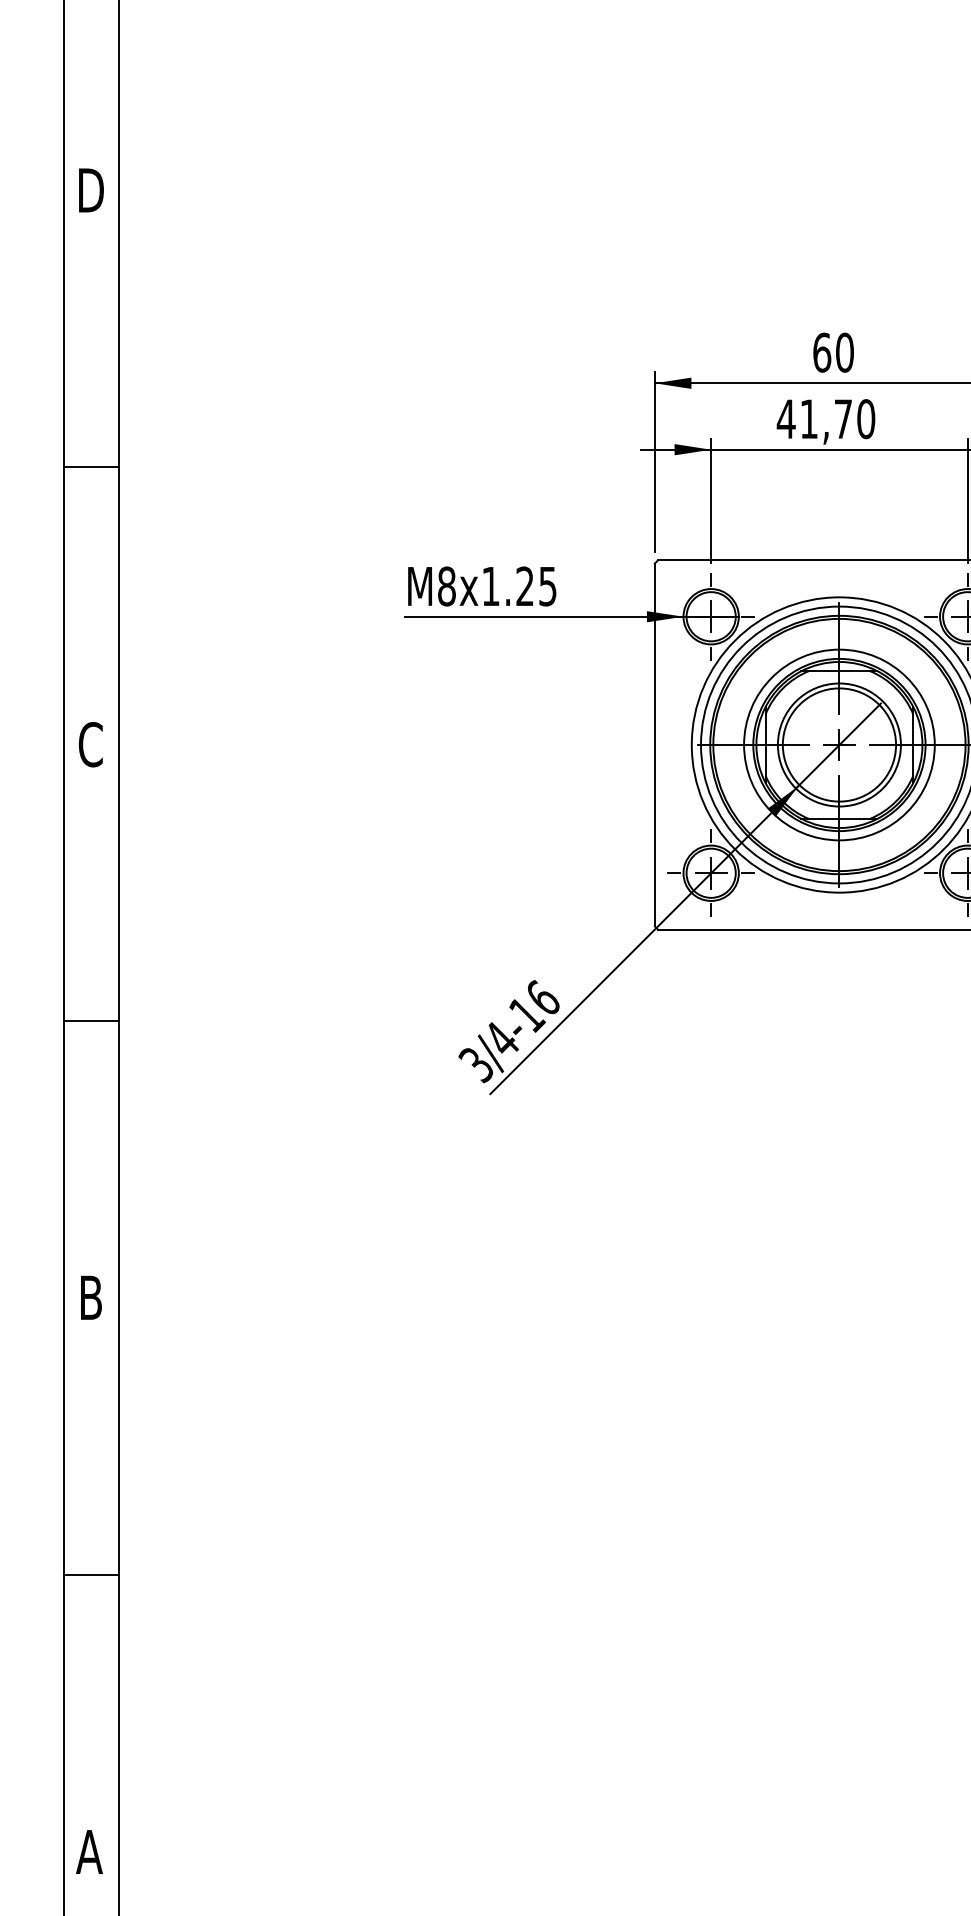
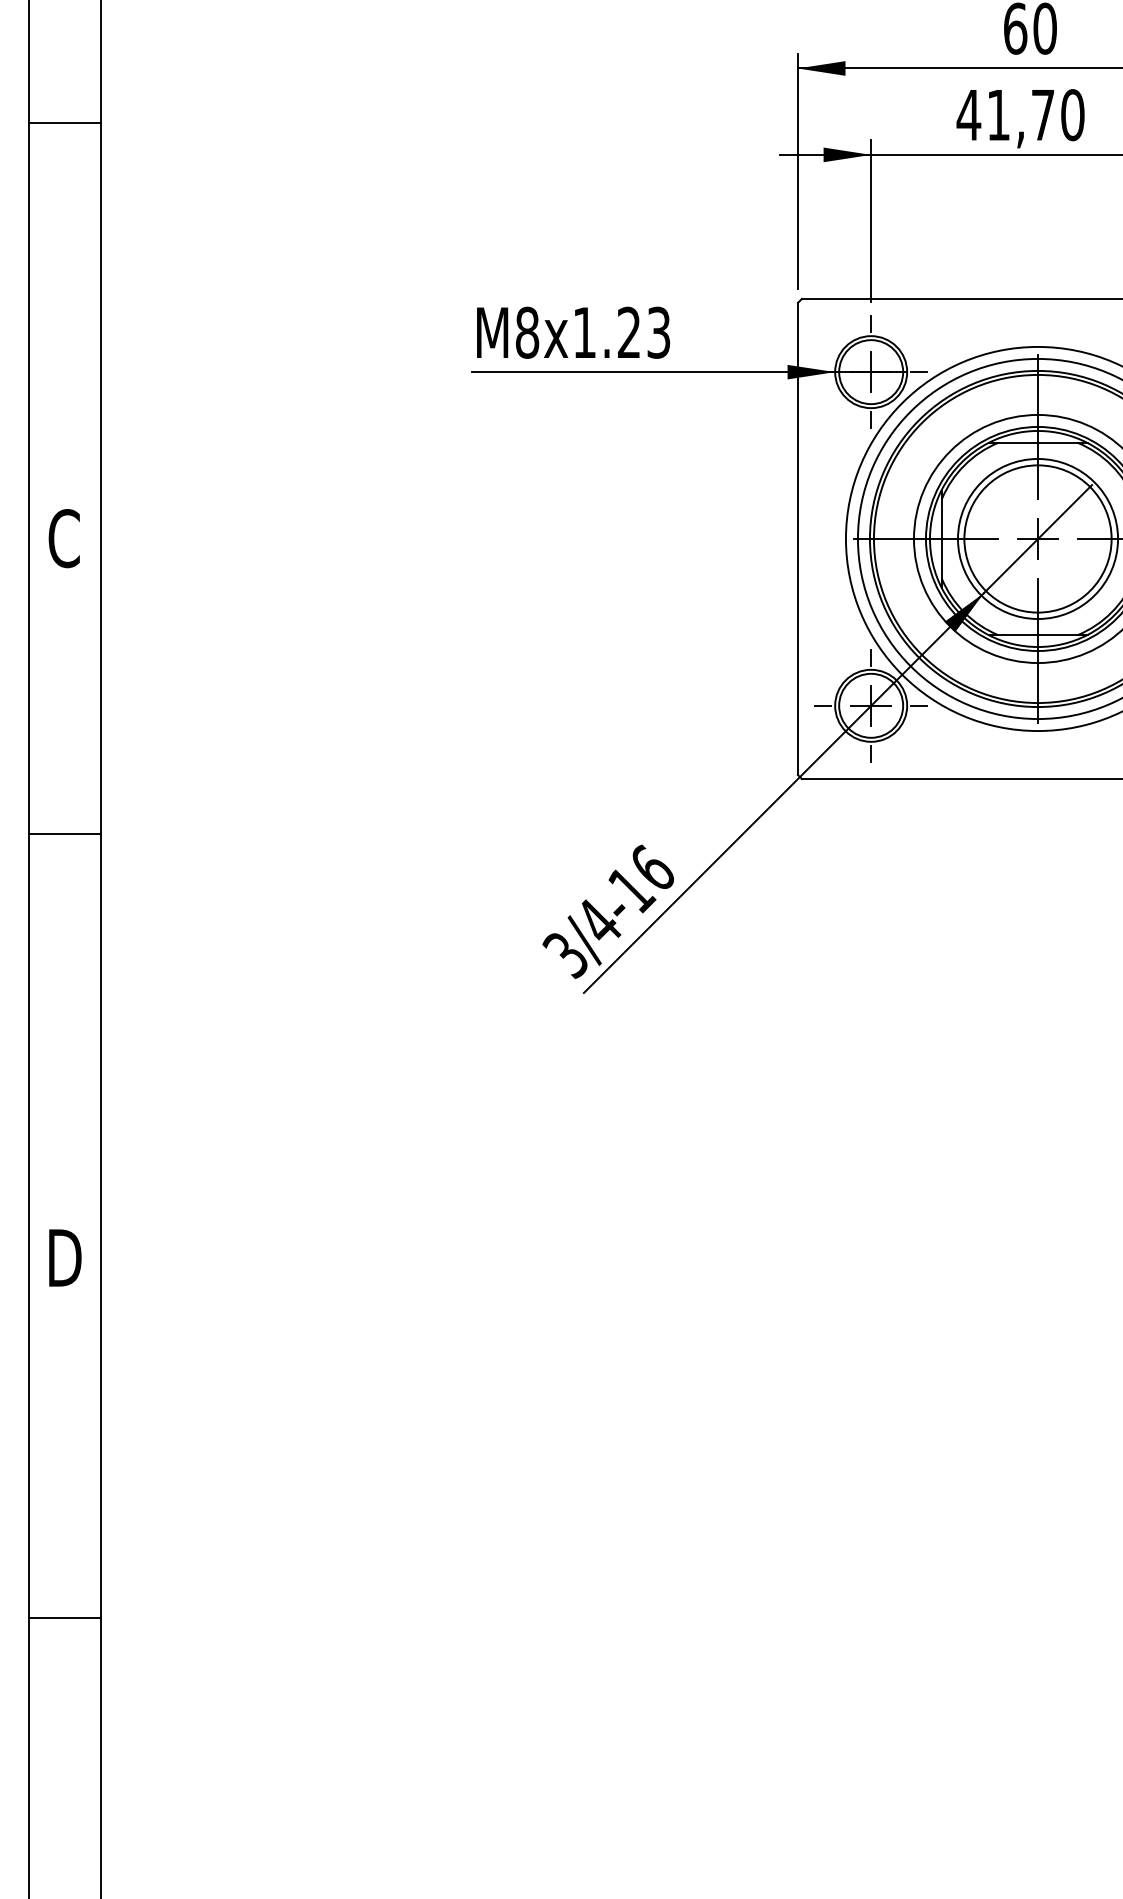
line: (90, 467) -> (63, 123), moved
text: (548, 585) -> (659, 331), M8x1.25 -> M8x1.23
line: (90, 1021) -> (63, 834), moved
text: (91, 1297) -> (65, 1257), B -> D

